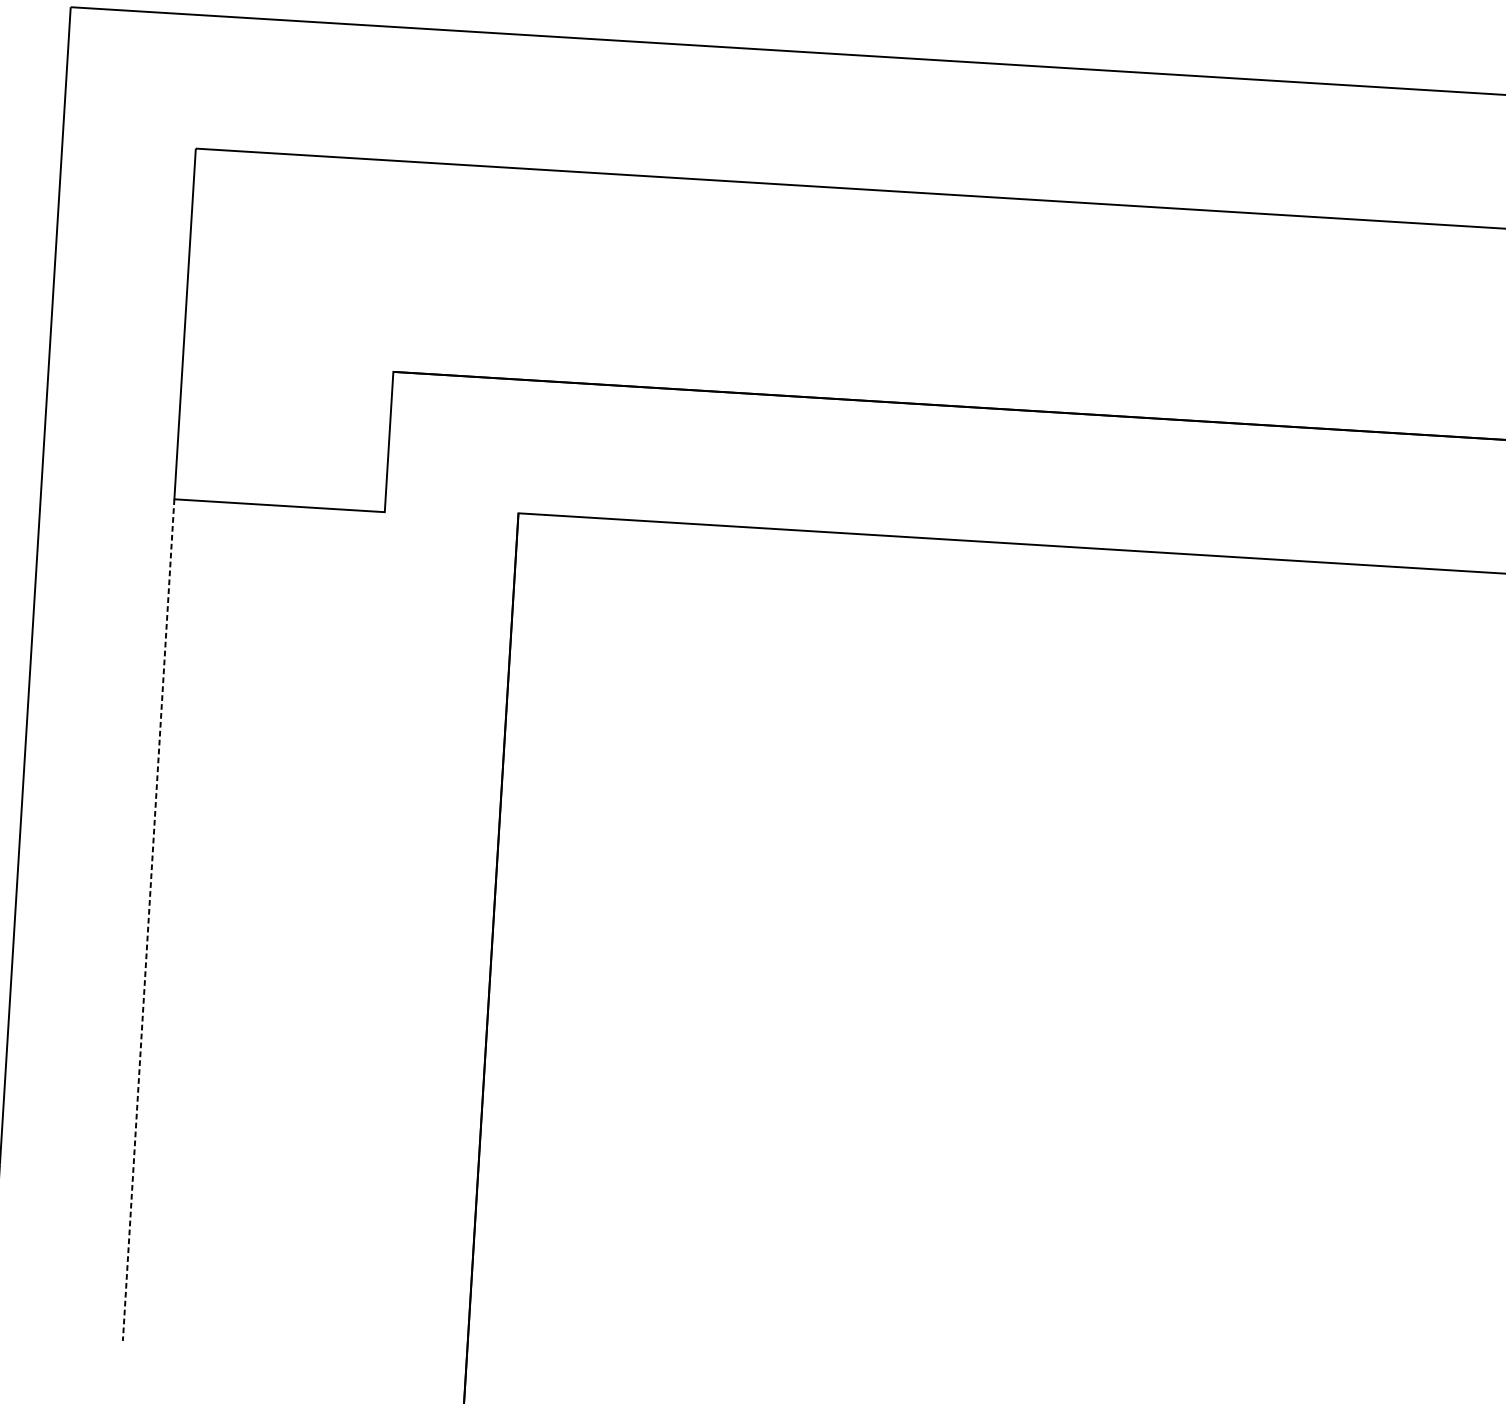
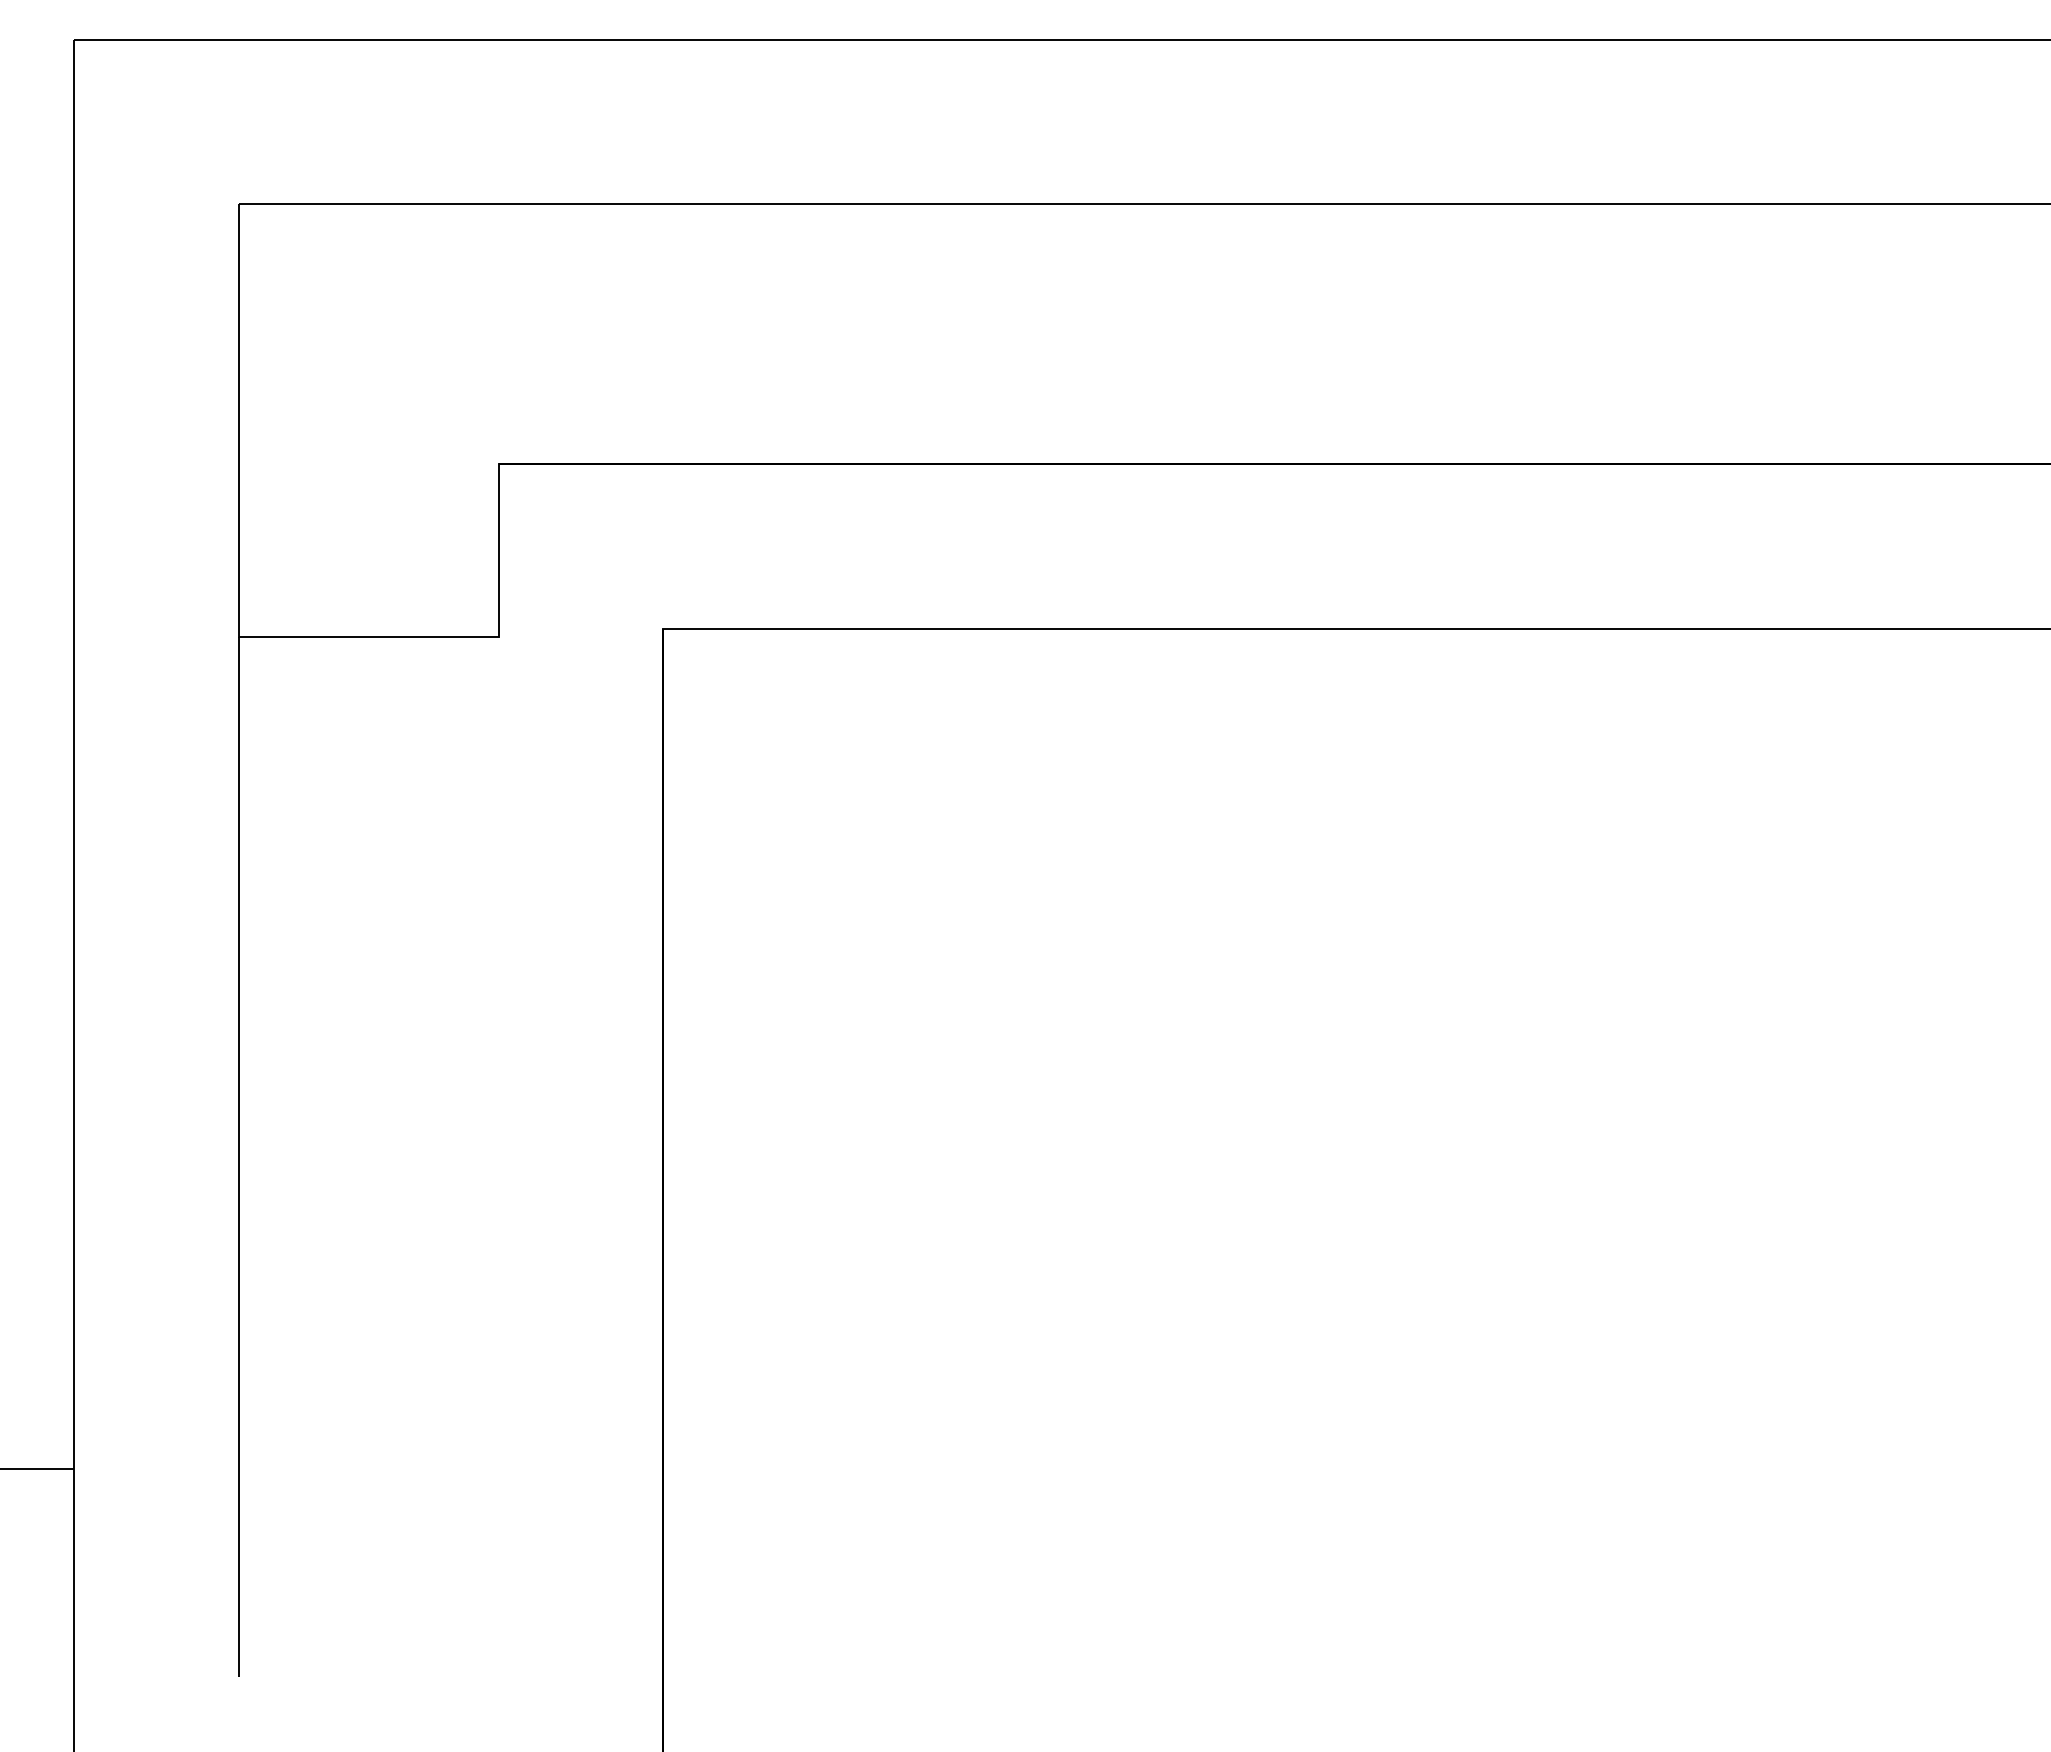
line: (148, 920) -> (238, 1157), dashed -> solid

